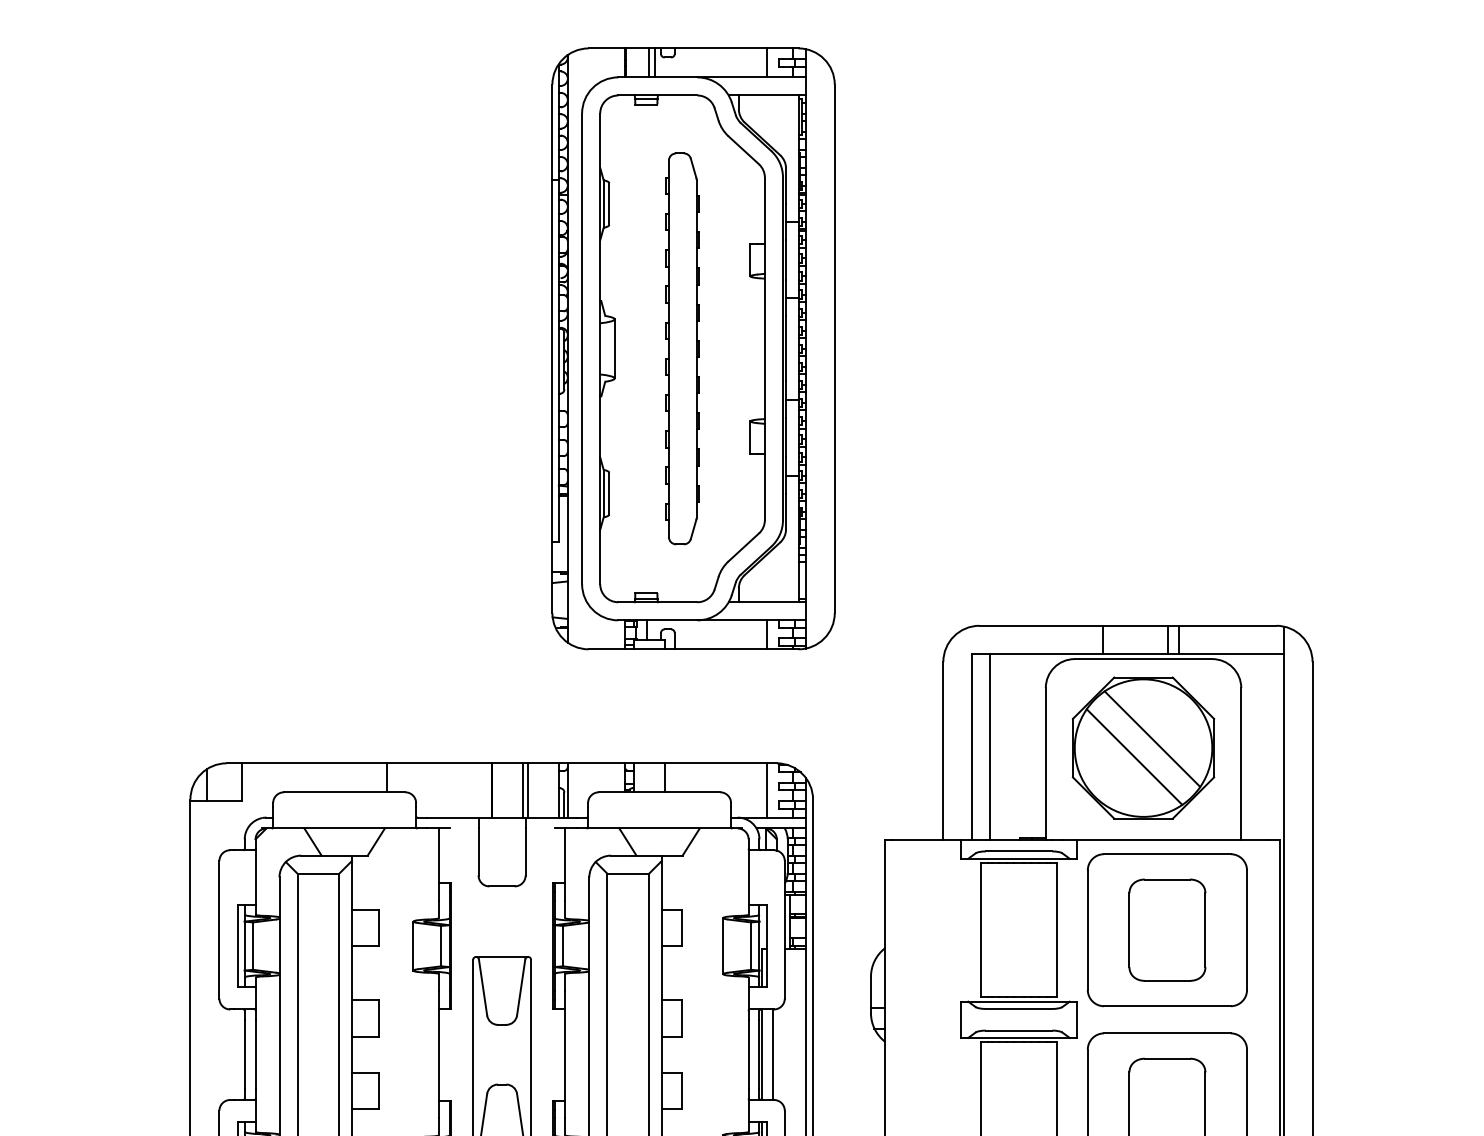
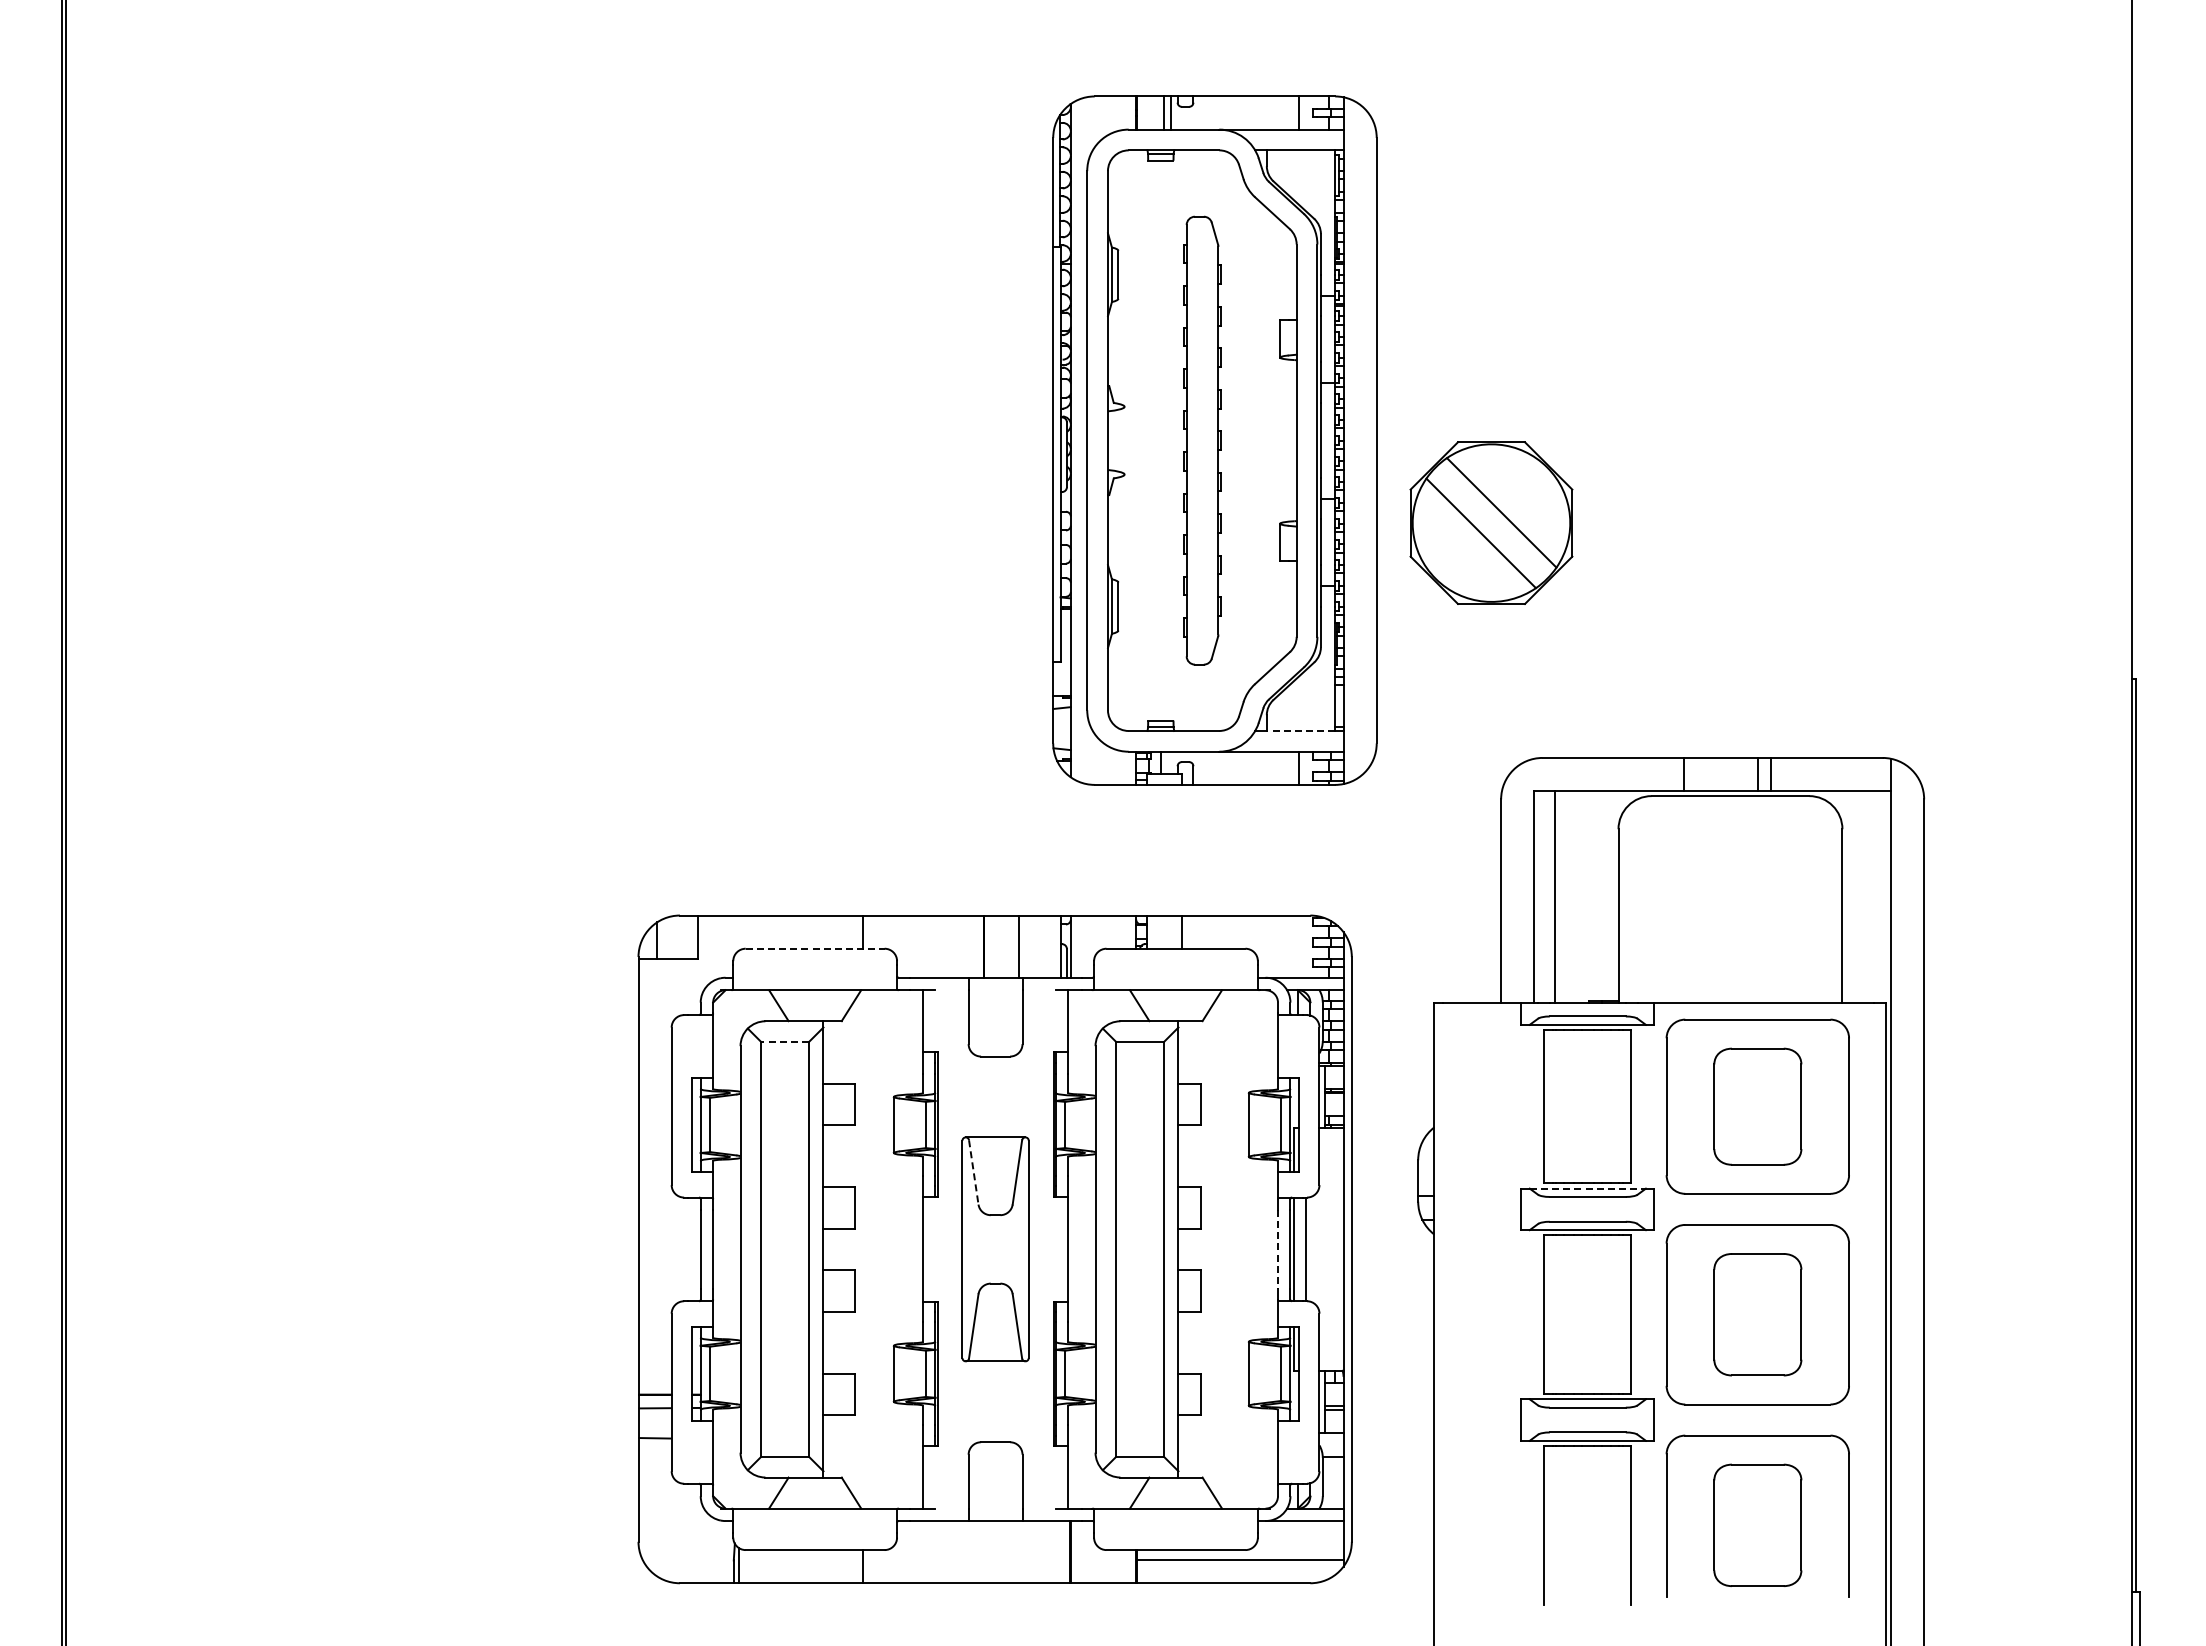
line: (614, 348) -> (1124, 440), removed
line: (768, 602) -> (1300, 731), solid -> dashed
part: (1143, 747) -> (1491, 522), moved
line: (528, 790) -> (1025, 946), removed
line: (766, 790) -> (1298, 946), removed
line: (344, 792) -> (815, 948), solid -> dashed
line: (318, 874) -> (785, 1042), solid -> dashed
line: (482, 987) -> (973, 1172), solid -> dashed
line: (1019, 1001) -> (1588, 1188), solid -> dashed
line: (749, 1054) -> (1278, 1249), solid -> dashed

